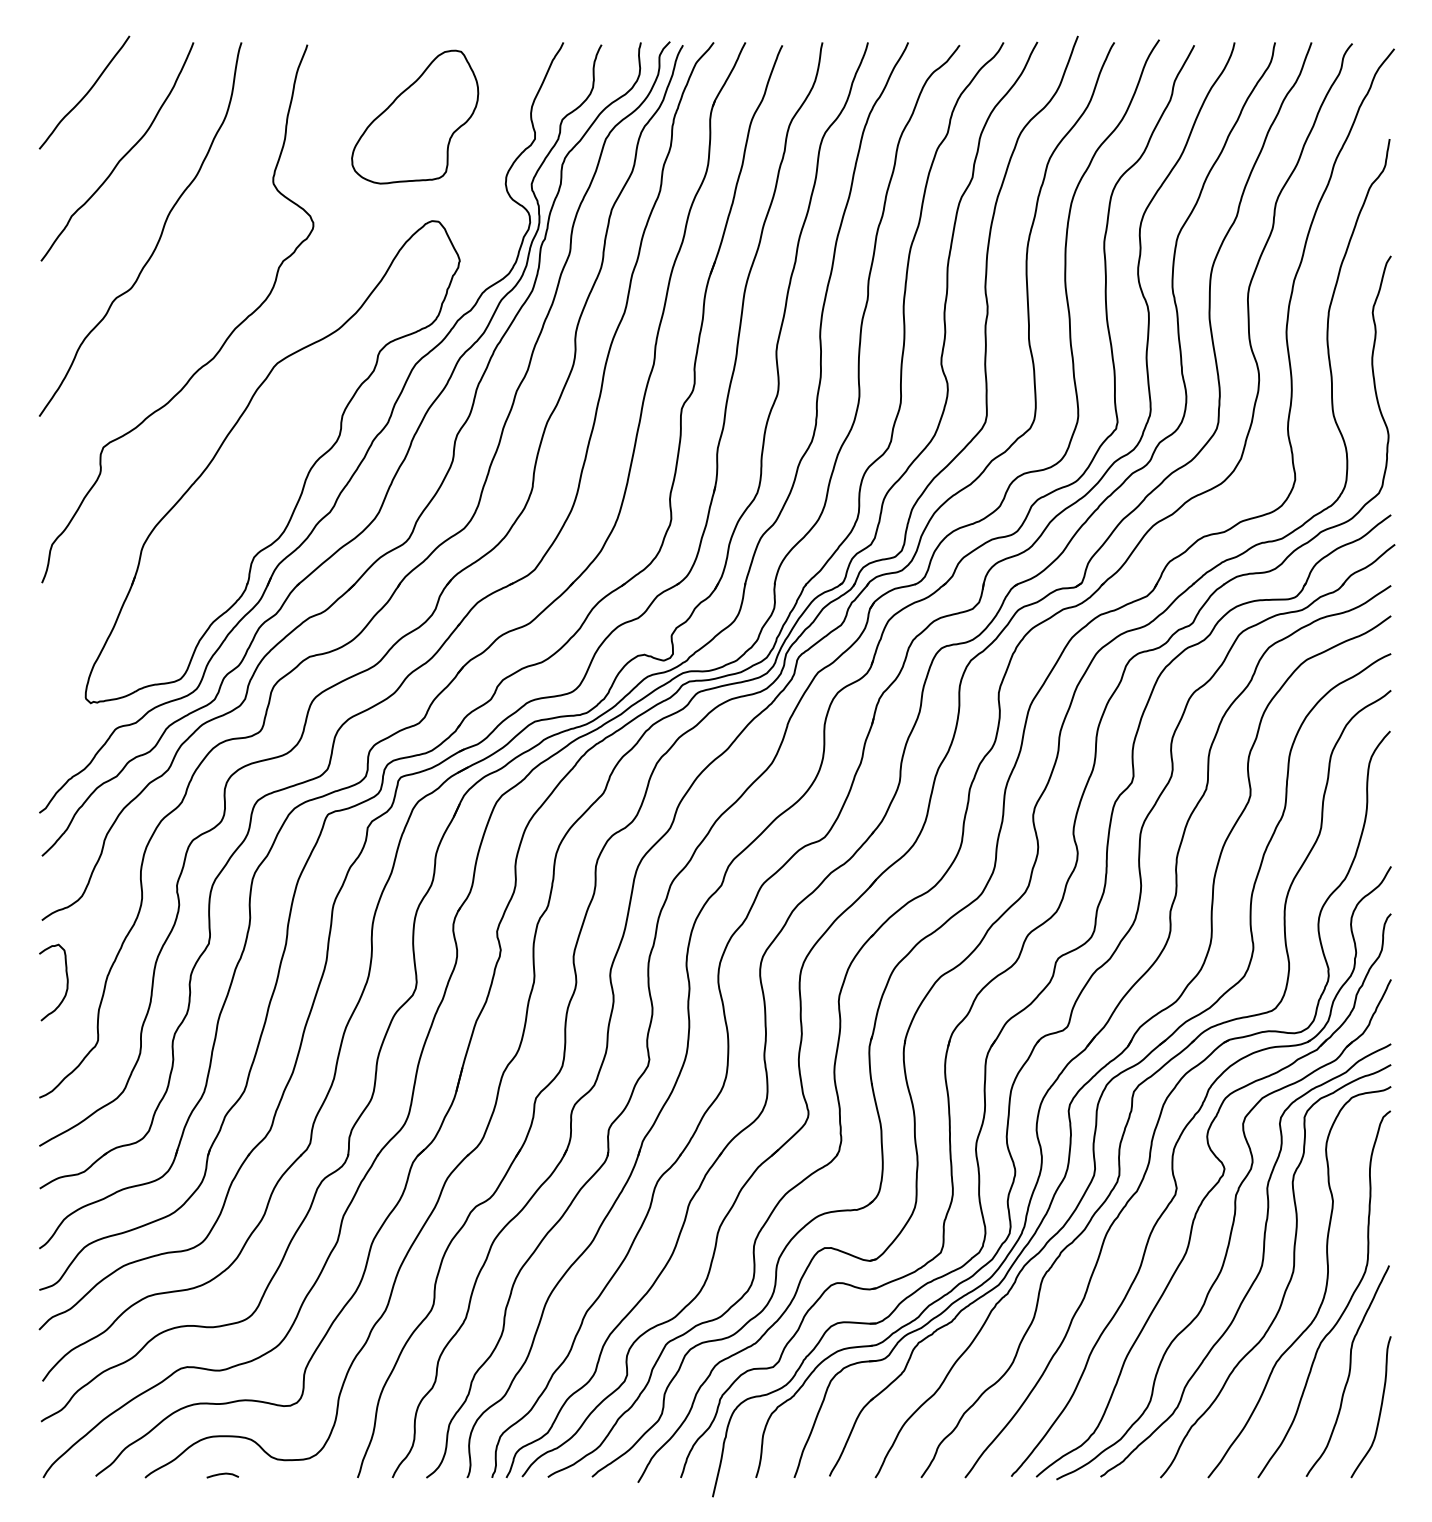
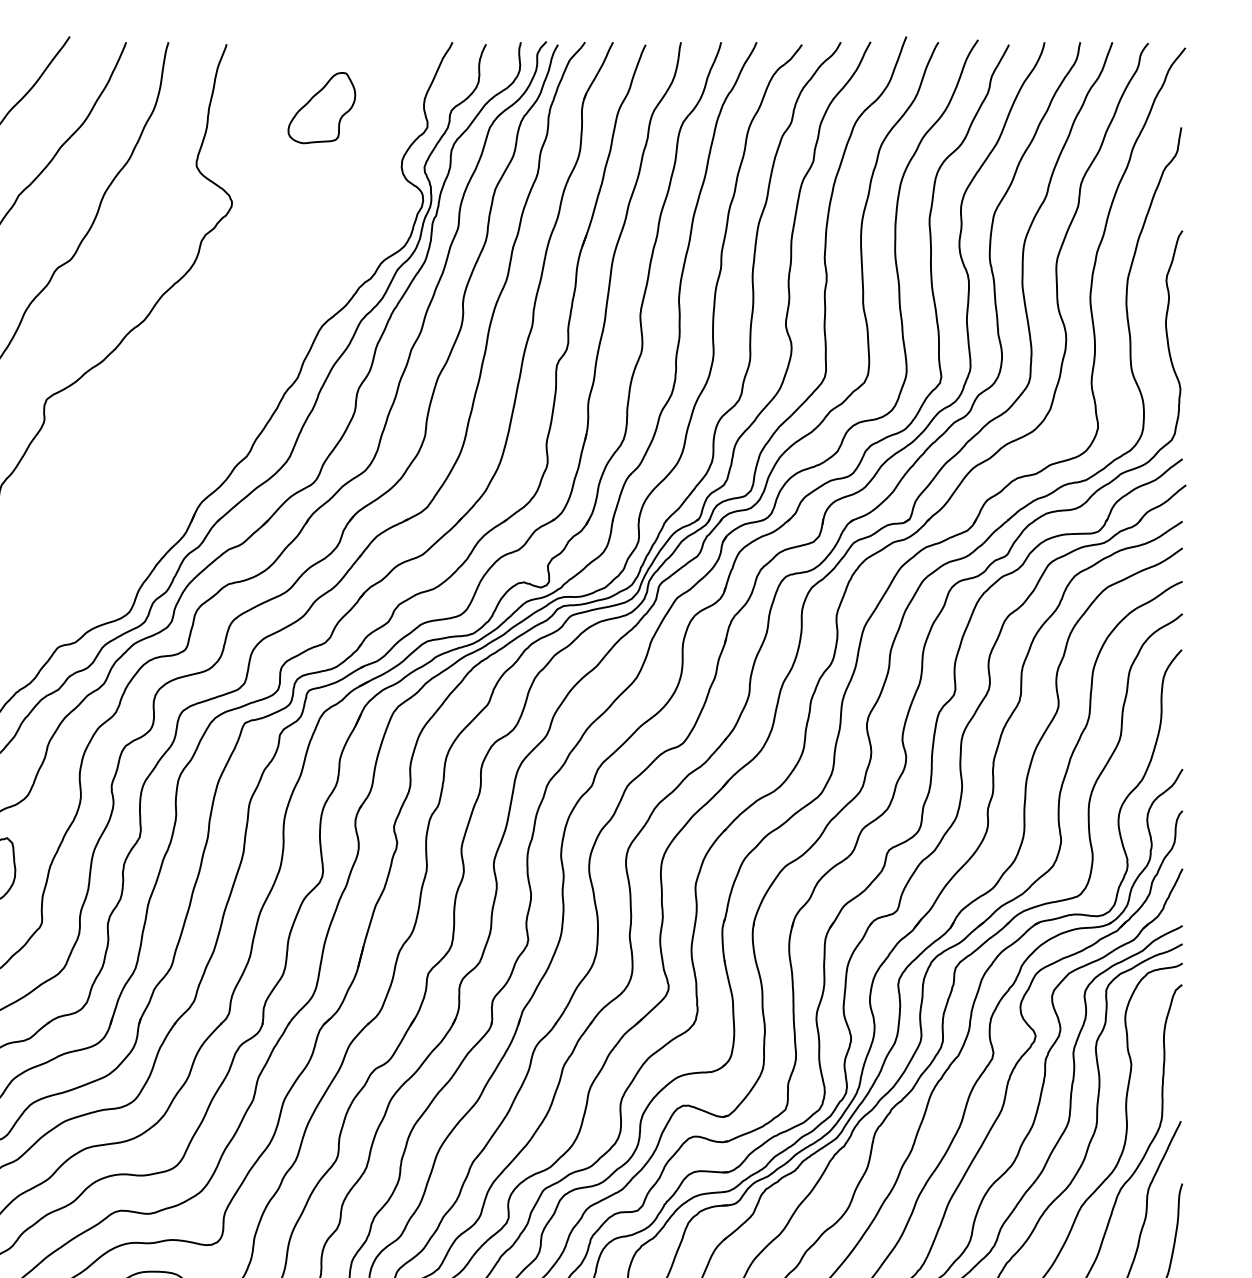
part: (415, 116) -> (322, 107), size x0.6
part: (272, 462) -> (195, 412), removed

